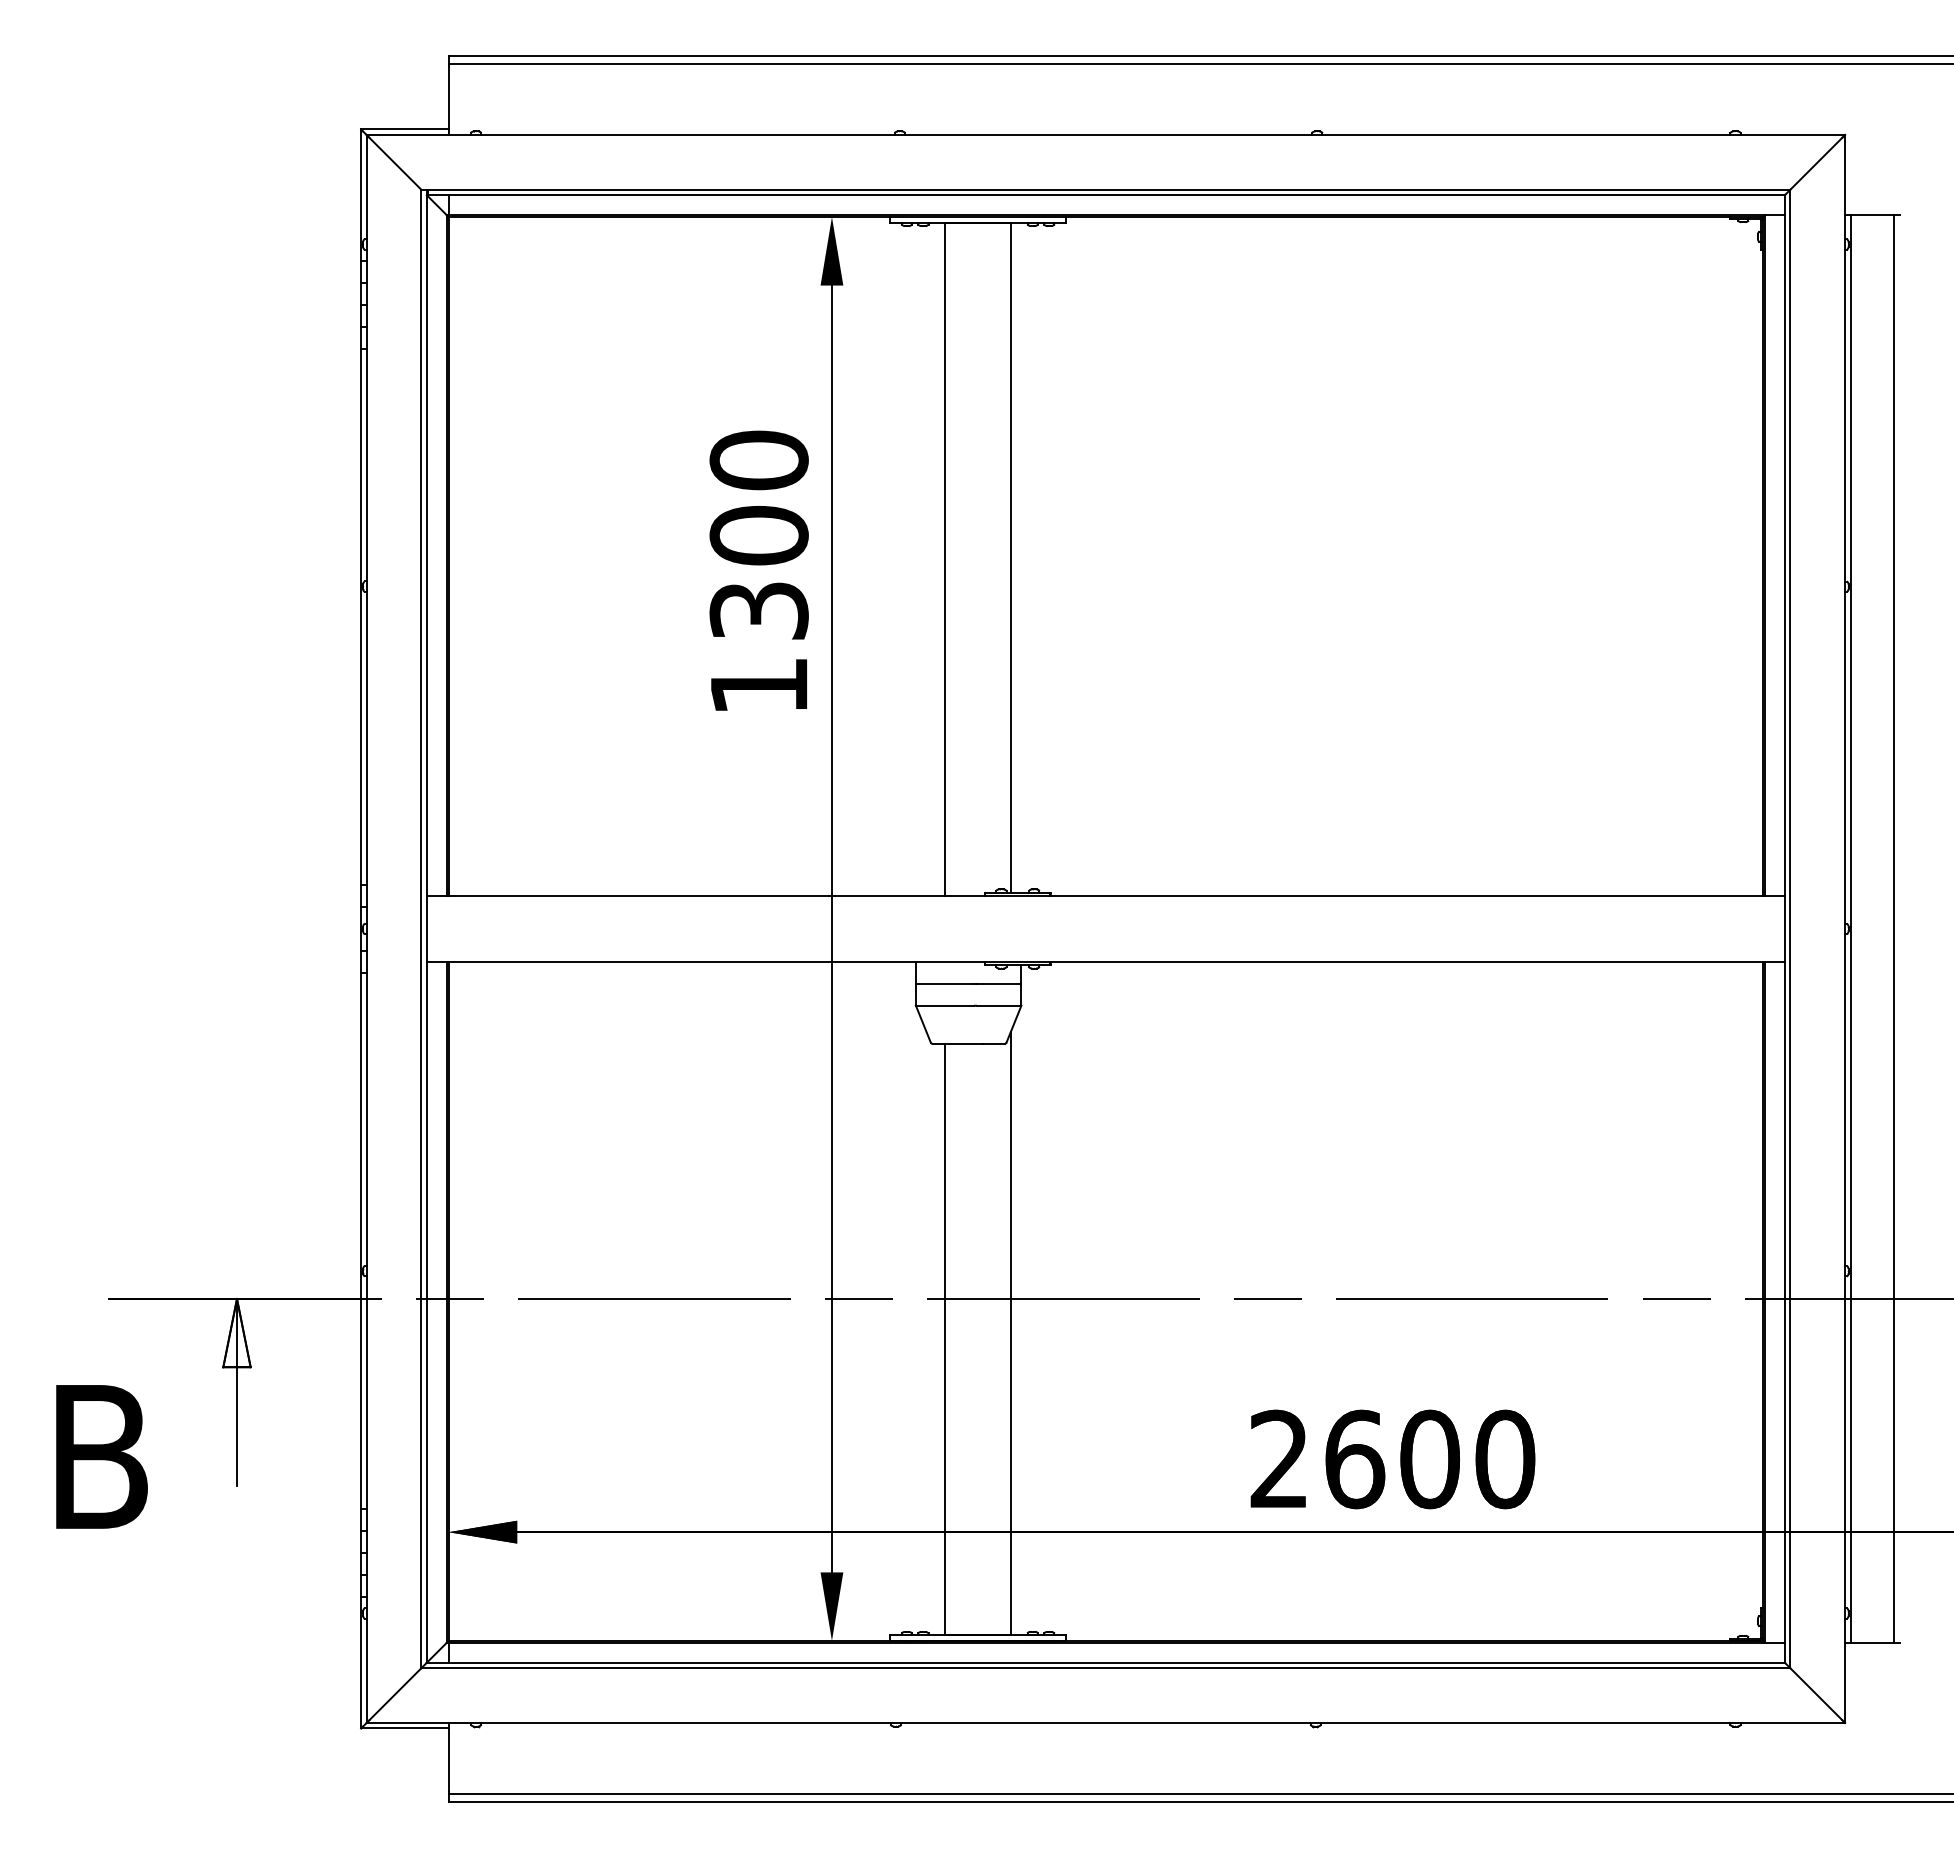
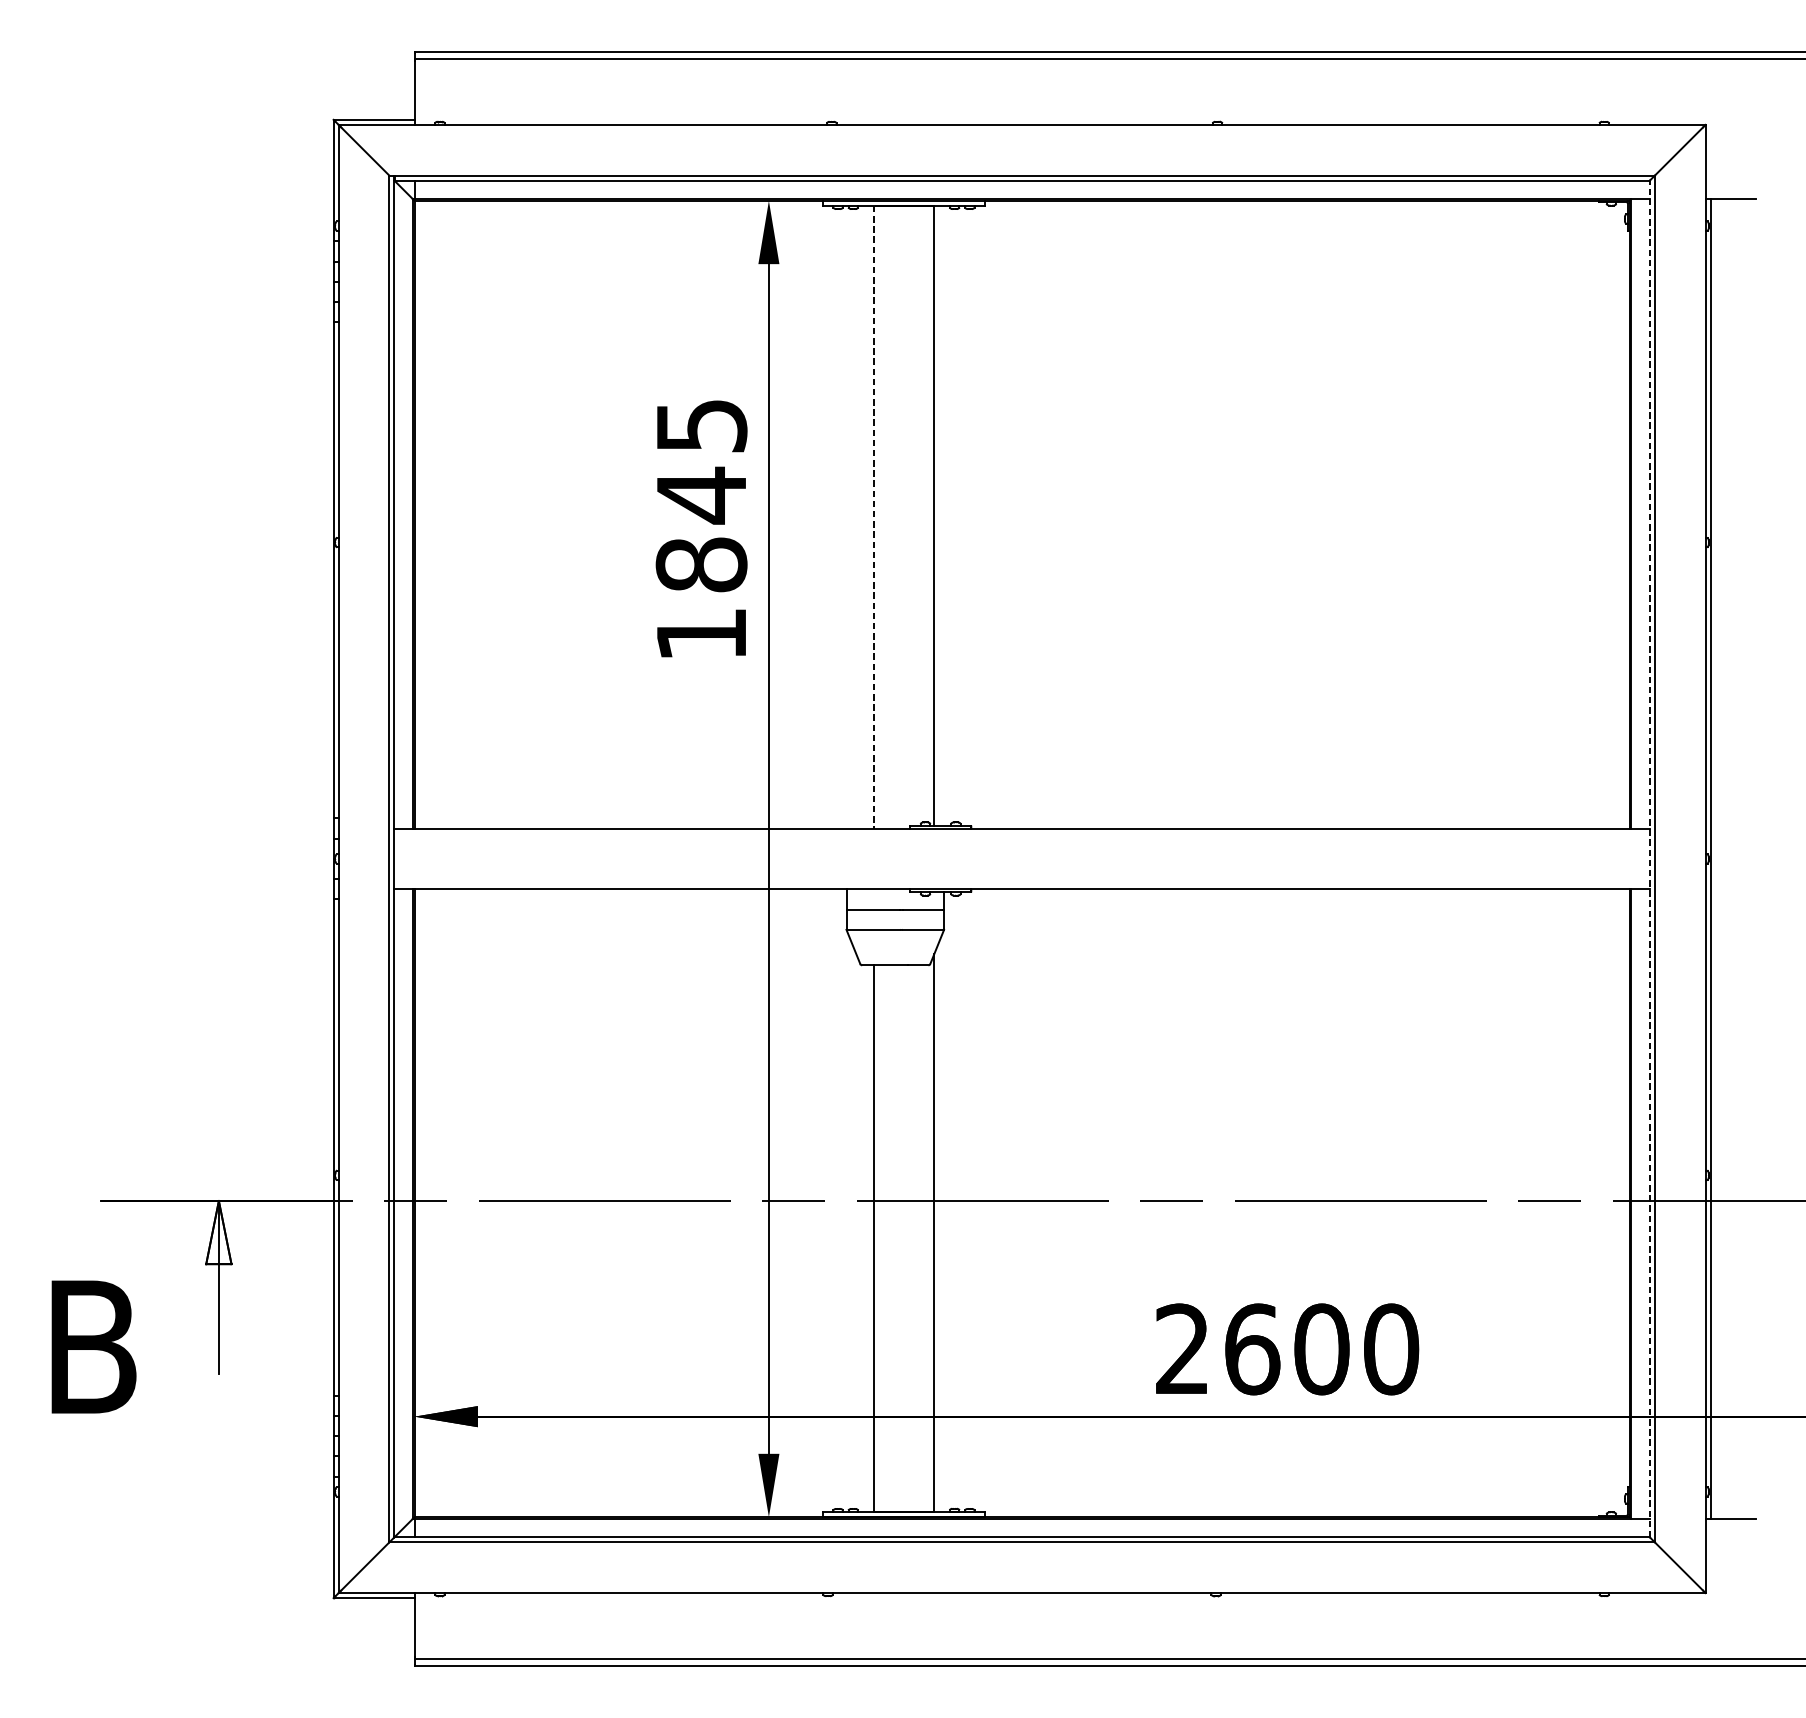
text: (758, 535) -> (700, 495), 1300 -> 1845
line: (945, 559) -> (873, 517), solid -> dashed
line: (1784, 928) -> (1649, 858), solid -> dashed
line: (1894, 928) -> (1751, 858), removed

